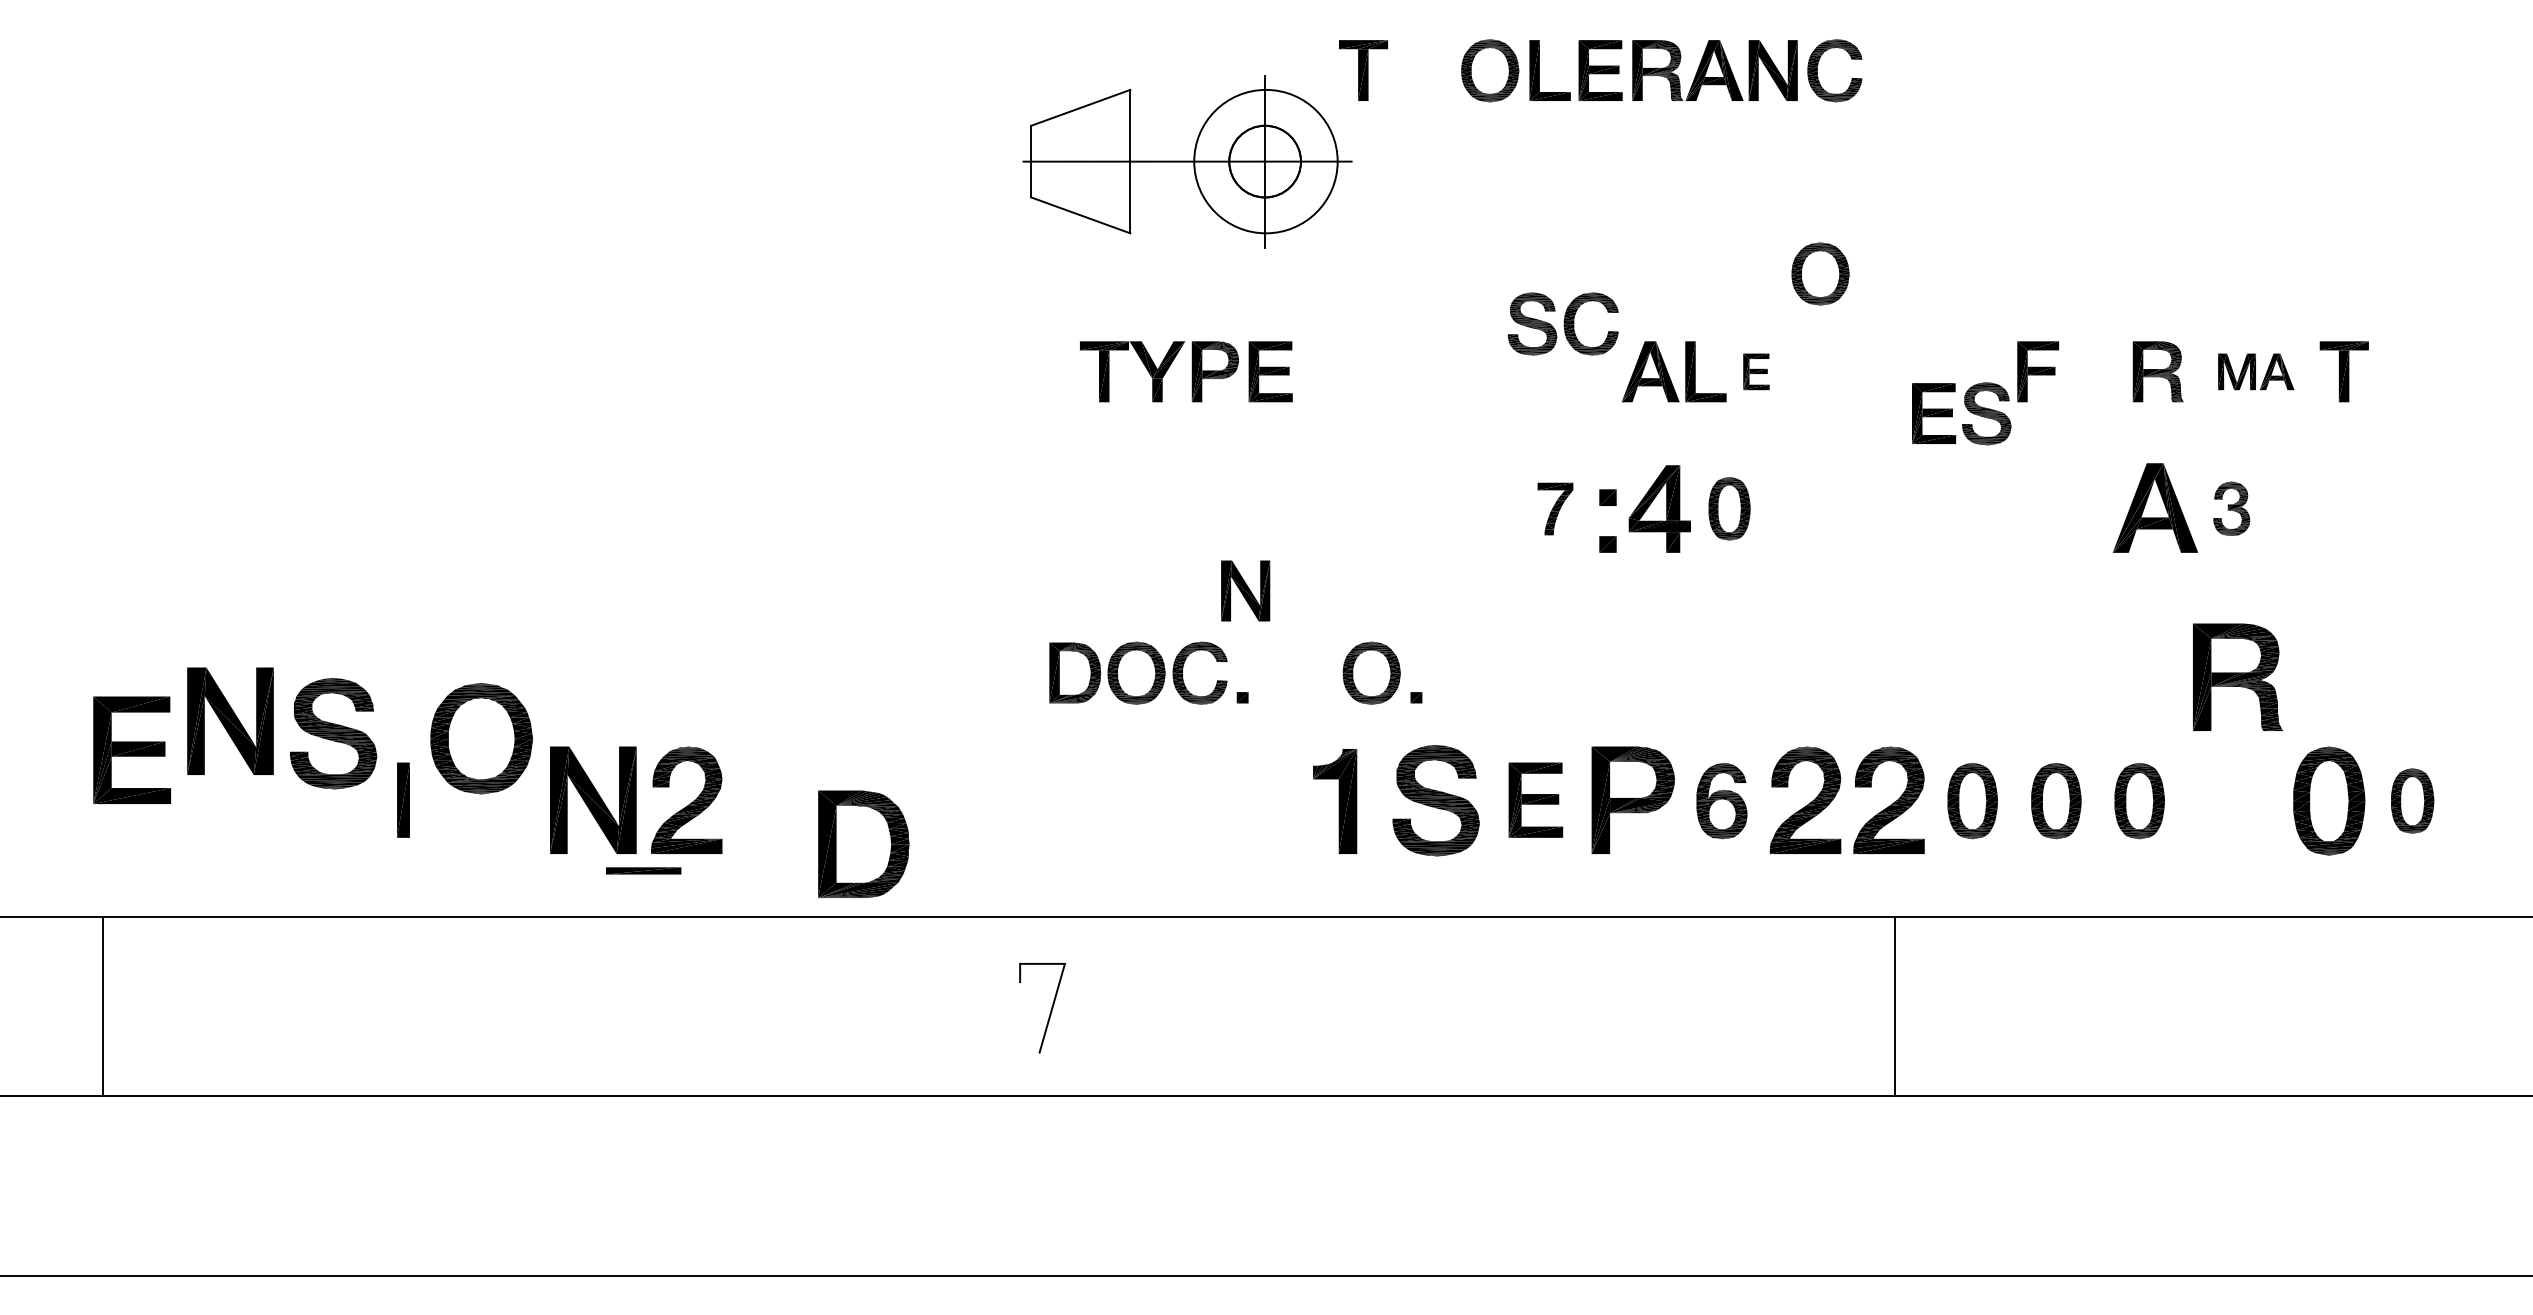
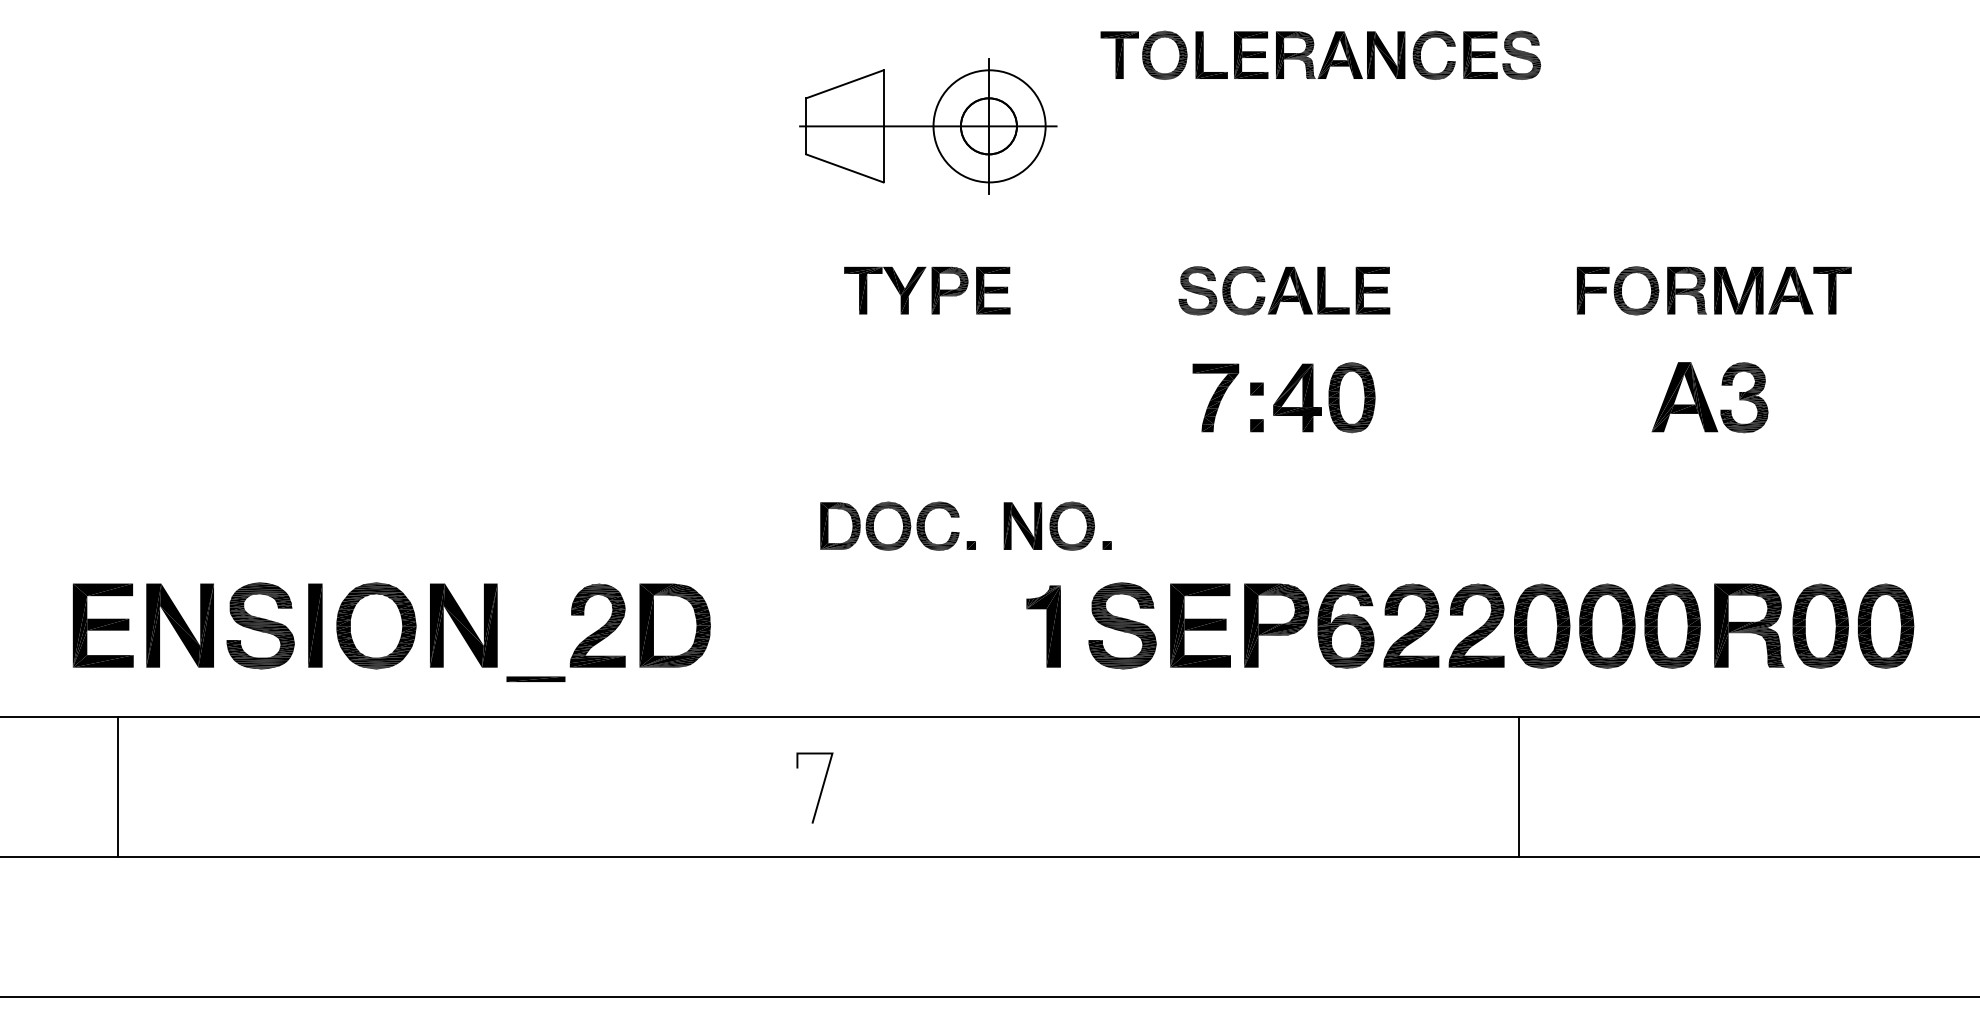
part: (1363, 70) -> (1119, 55), moved
part: (1820, 273) -> (1636, 290), moved
part: (1562, 323) -> (1221, 290), moved
part: (1756, 371) -> (1373, 290), size x1.67
part: (2255, 371) -> (1763, 290), size x1.67
part: (1966, 408) -> (1505, 51), moved
part: (1555, 508) -> (1215, 397), size x1.67
part: (1729, 508) -> (1351, 397), size x1.43
part: (2231, 508) -> (1744, 397), size x1.67
part: (1245, 590) -> (1022, 525), moved
part: (2238, 676) -> (1749, 625), moved
part: (230, 720) -> (180, 625), moved
part: (333, 733) -> (260, 625), moved
part: (481, 738) -> (376, 625), moved
part: (131, 749) -> (102, 625), moved
part: (403, 799) -> (315, 625), size x1.43
part: (686, 799) -> (597, 625), moved
part: (1535, 799) -> (1200, 625), size x1.43
part: (1721, 800) -> (1345, 625), size x1.43
part: (1972, 800) -> (1541, 625), size x1.43
part: (2056, 800) -> (1607, 625), size x1.43
part: (2139, 800) -> (1672, 625), size x1.43
part: (2412, 800) -> (1885, 625), size x1.67
part: (863, 843) -> (674, 625), moved
part: (643, 870) -> (535, 678), moved
line: (102, 1006) -> (117, 786), moved
line: (1894, 1006) -> (1519, 786), moved

